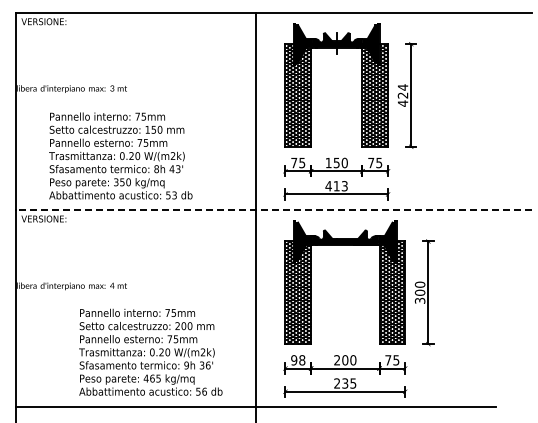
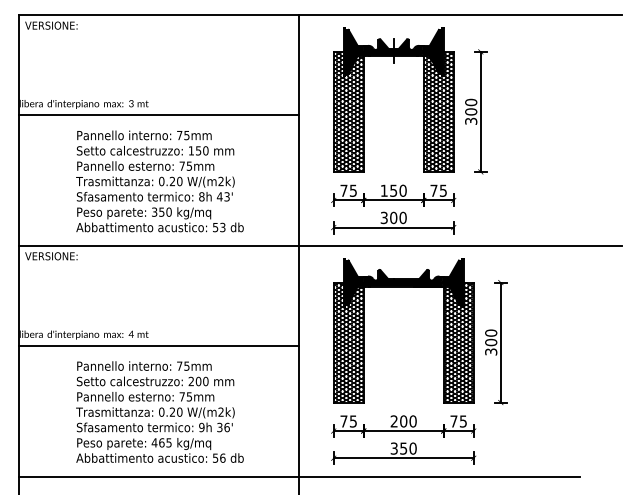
text: (402, 95) -> (470, 111), 424 -> 300
line: (136, 98) -> (159, 115), added
text: (120, 155) -> (159, 180), moved
text: (336, 186) -> (393, 218), 413 -> 300
line: (274, 210) -> (320, 246), dashed -> solid
line: (136, 295) -> (159, 345), added
text: (150, 351) -> (159, 411), moved
text: (298, 360) -> (348, 421), 98 -> 75
text: (345, 383) -> (403, 448), 235 -> 350

